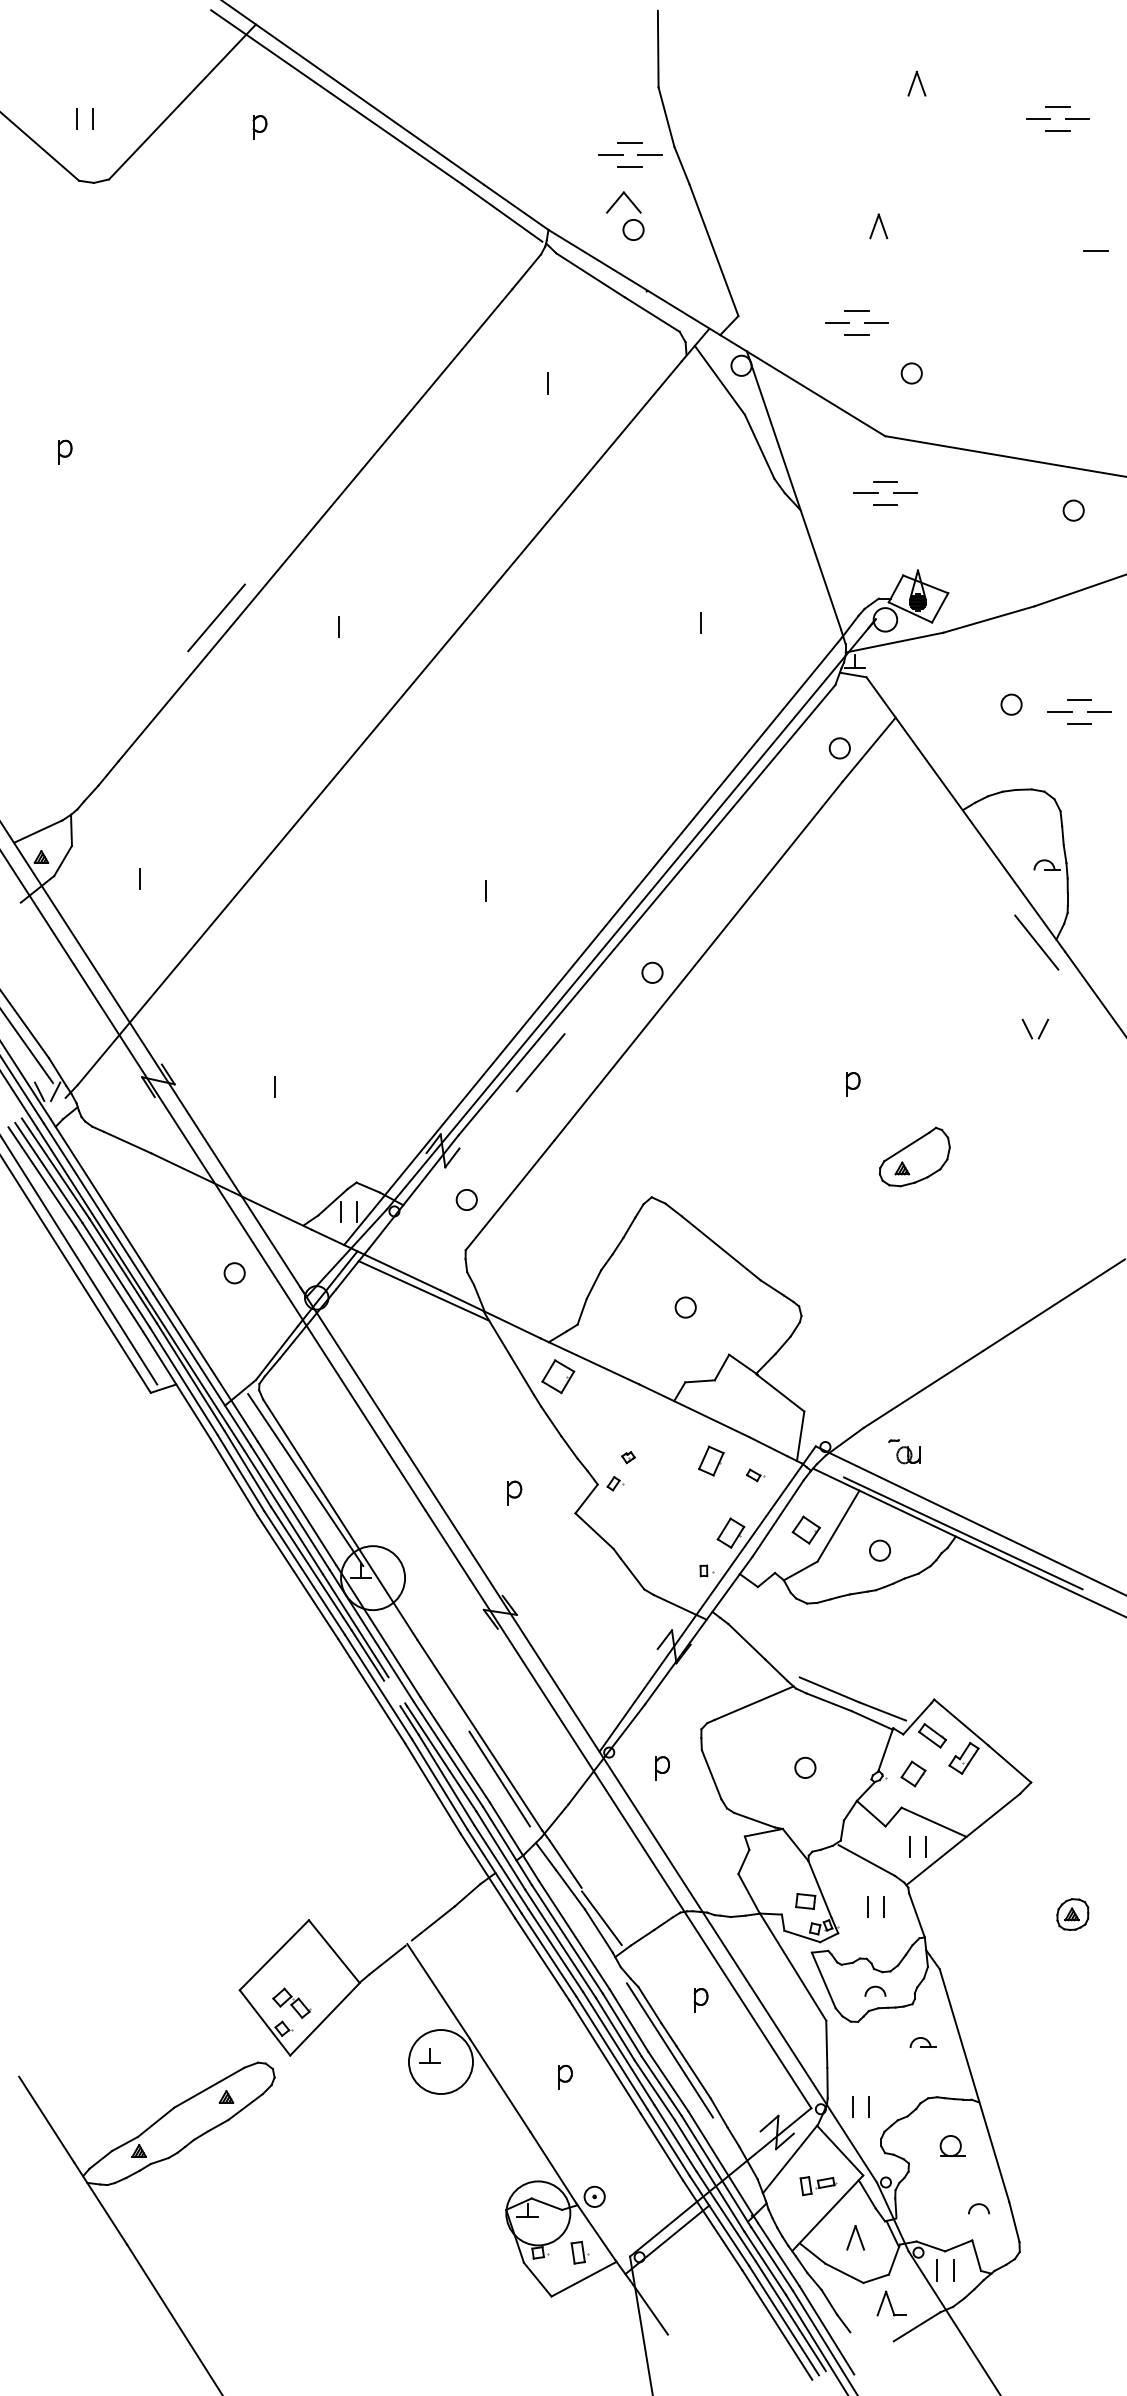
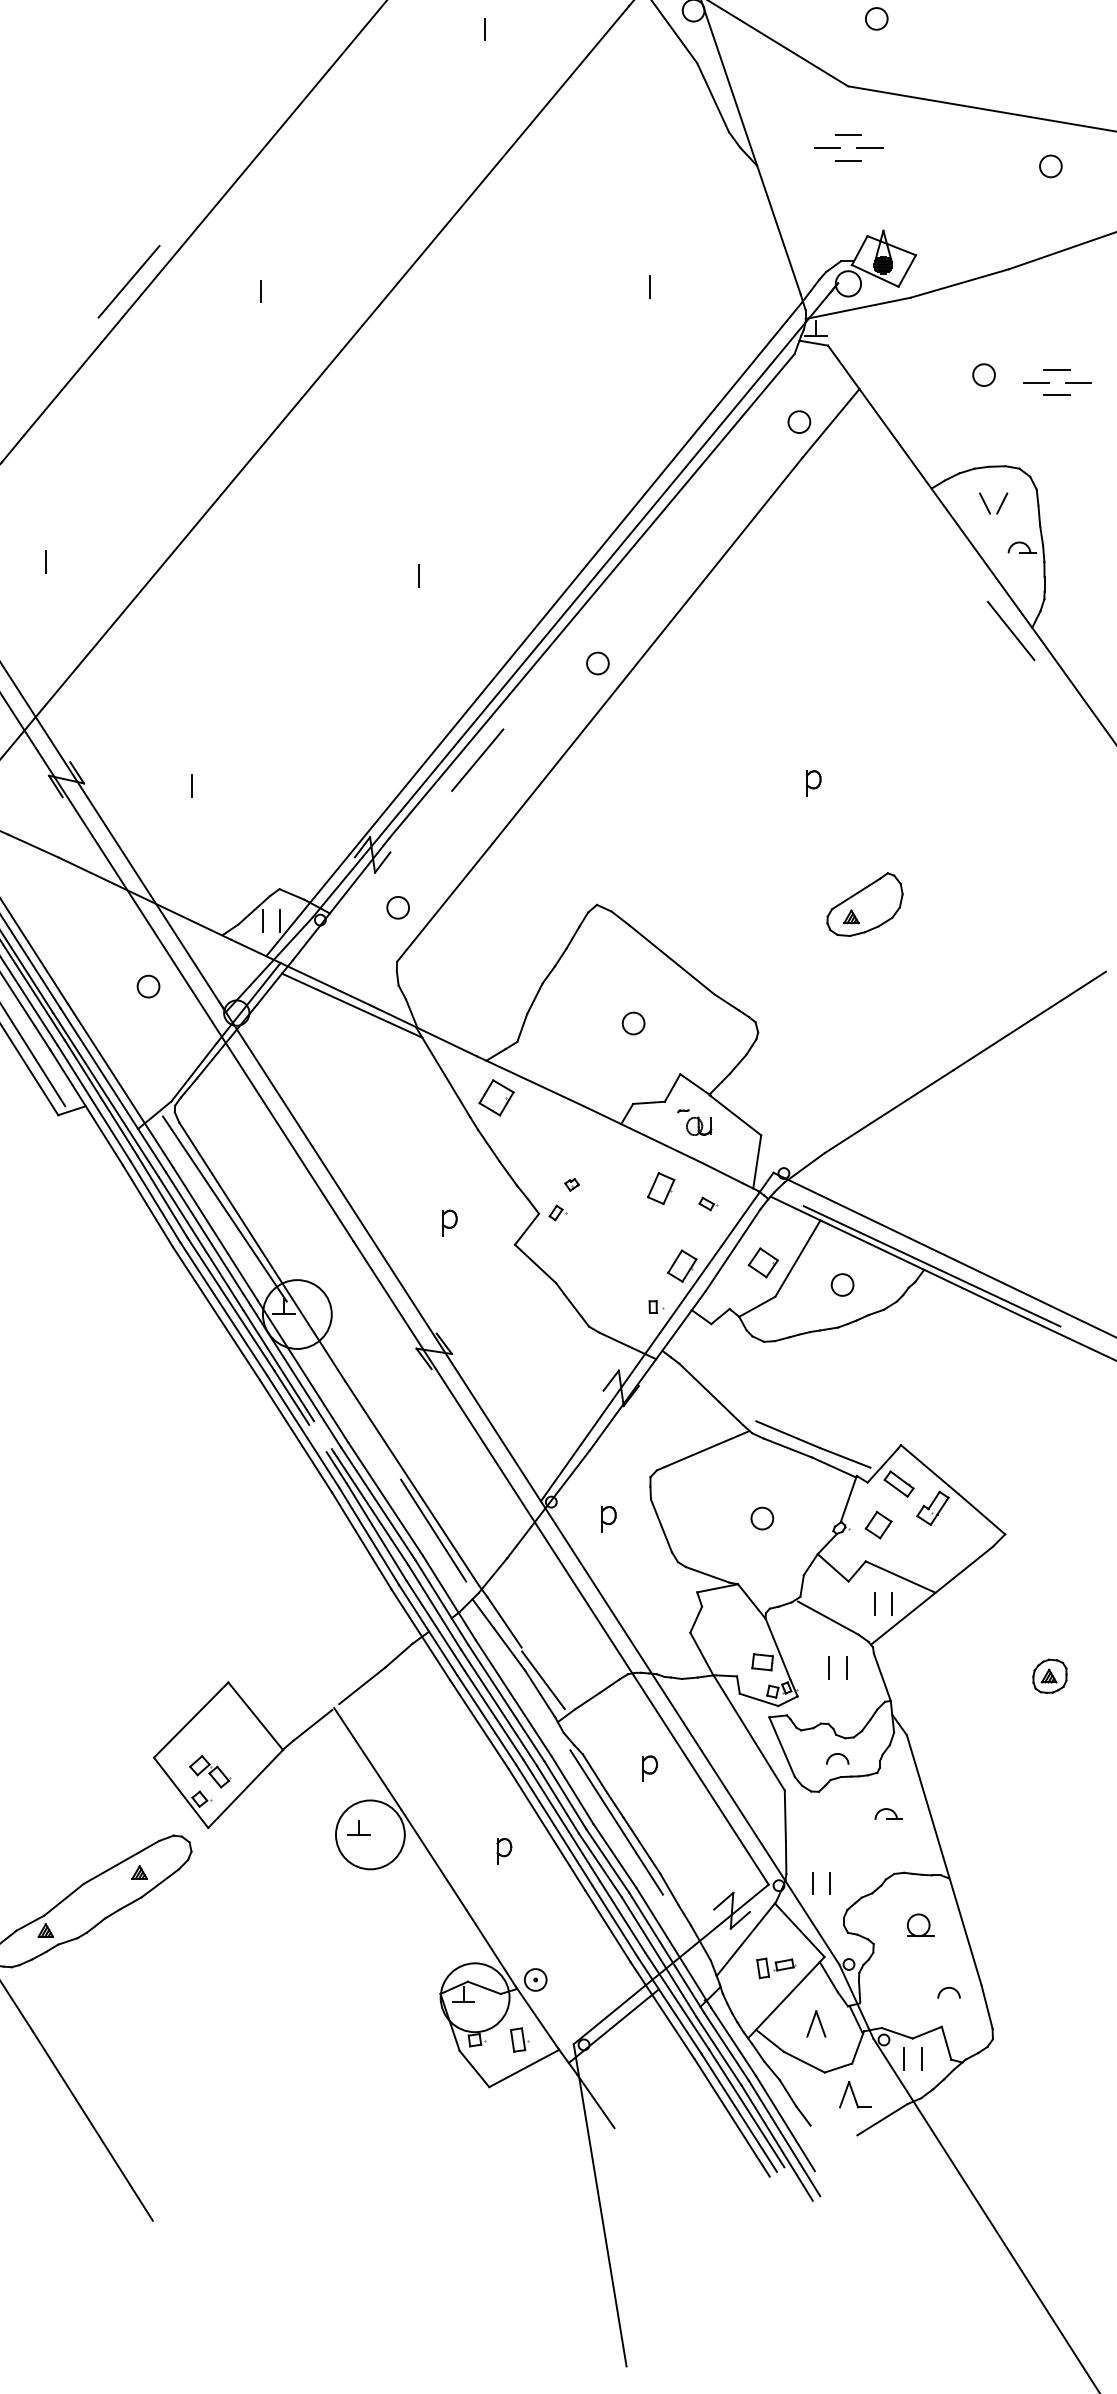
part: (1029, 1030) -> (987, 505), moved
part: (914, 1156) -> (864, 904), moved
part: (904, 1451) -> (694, 1122), moved

